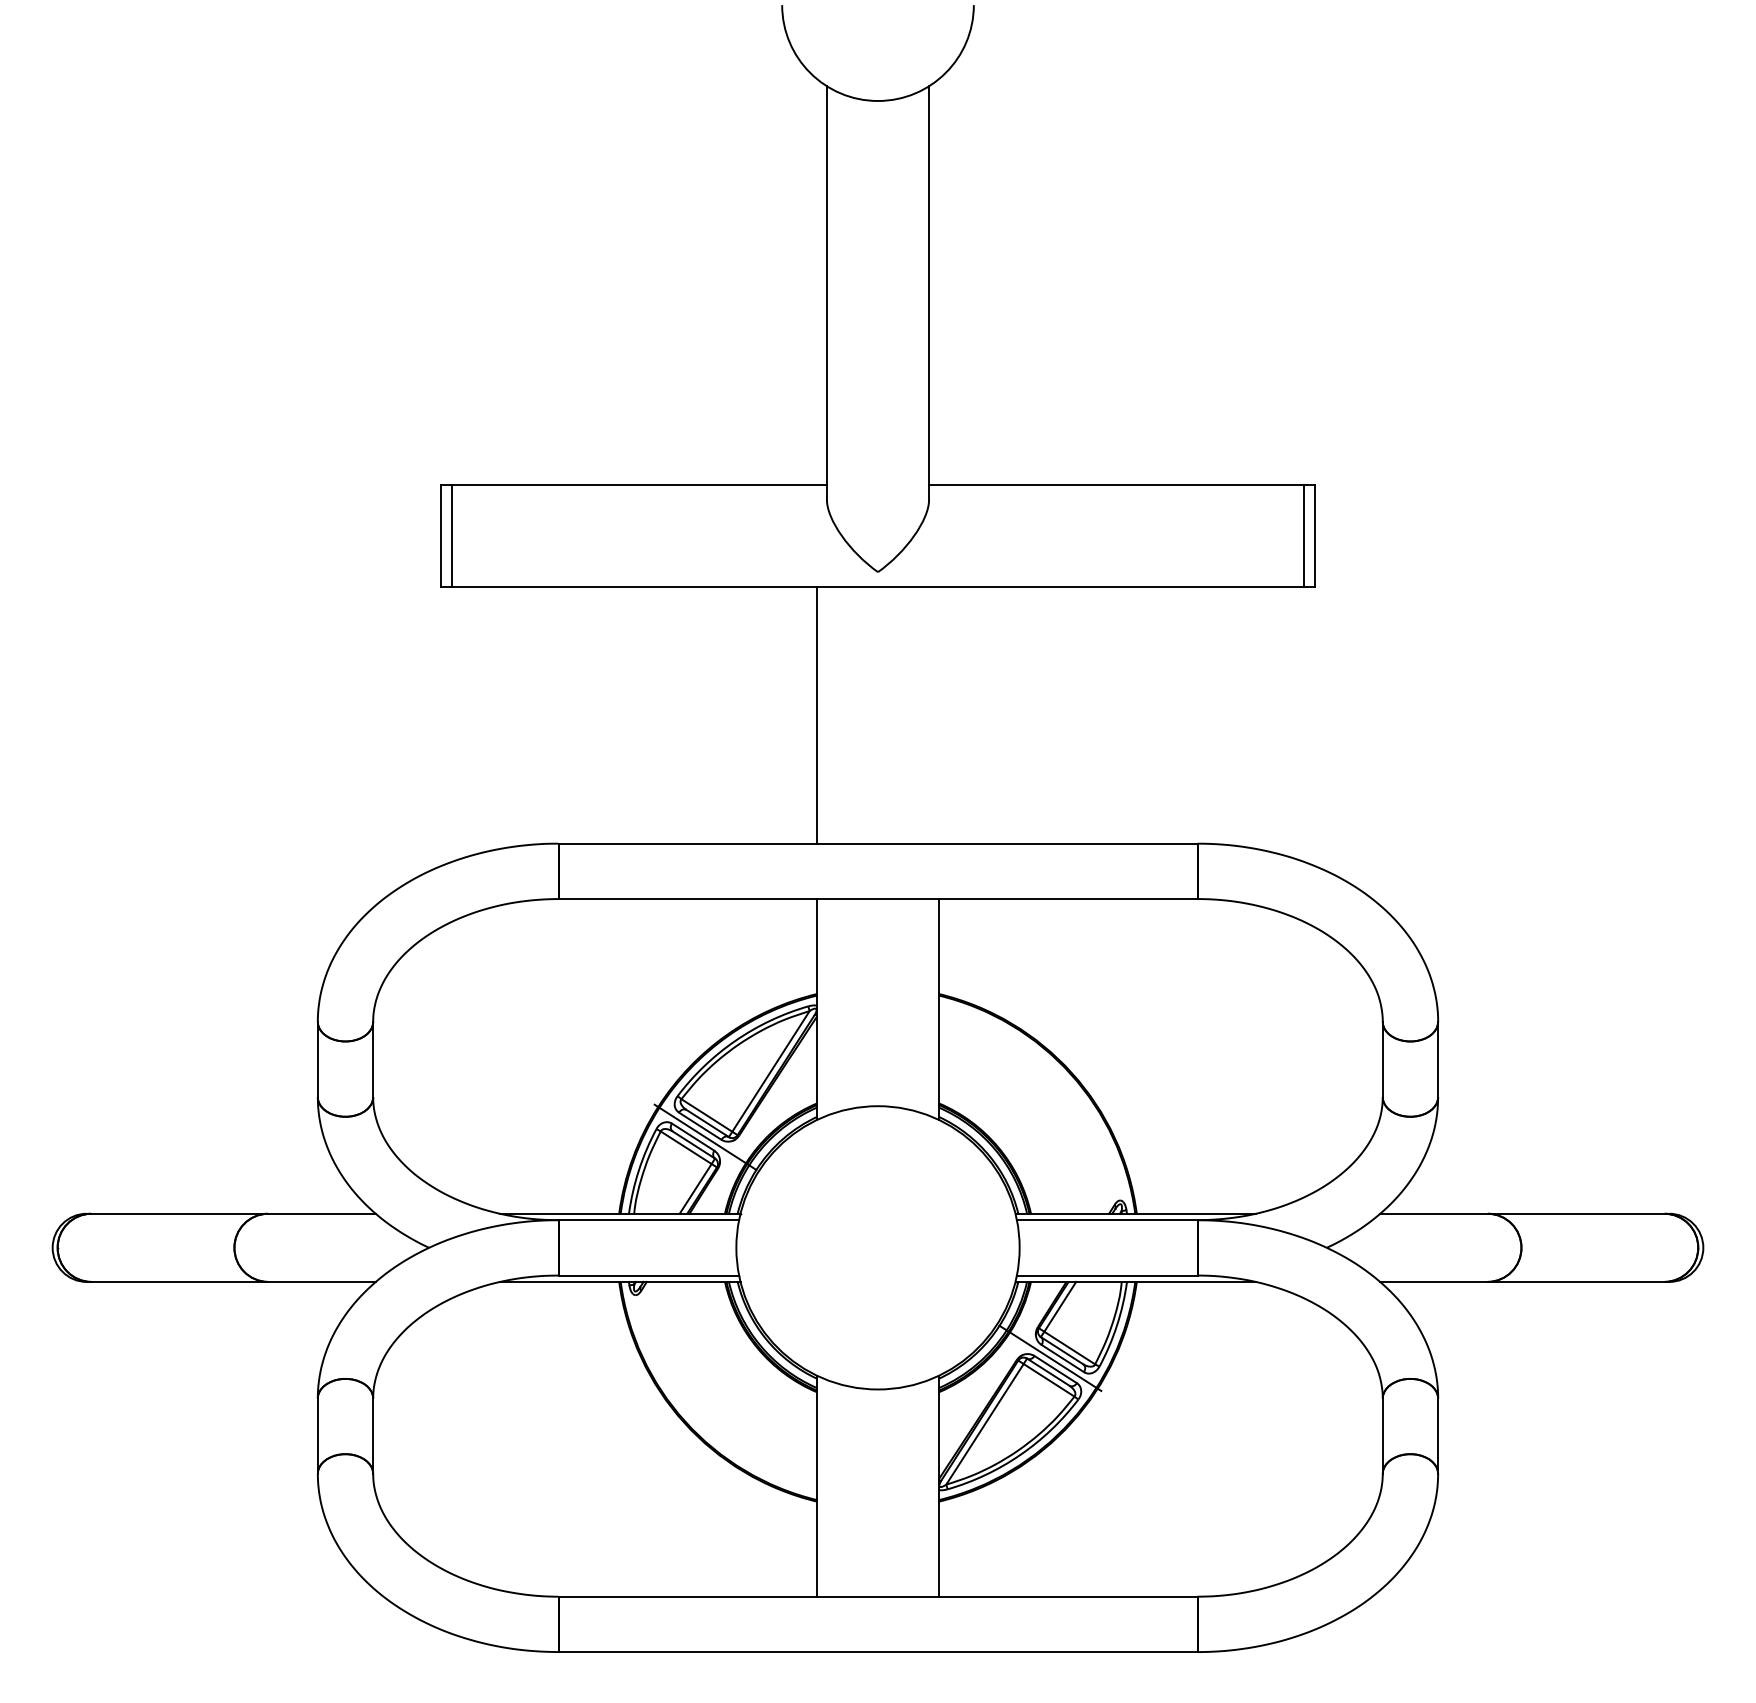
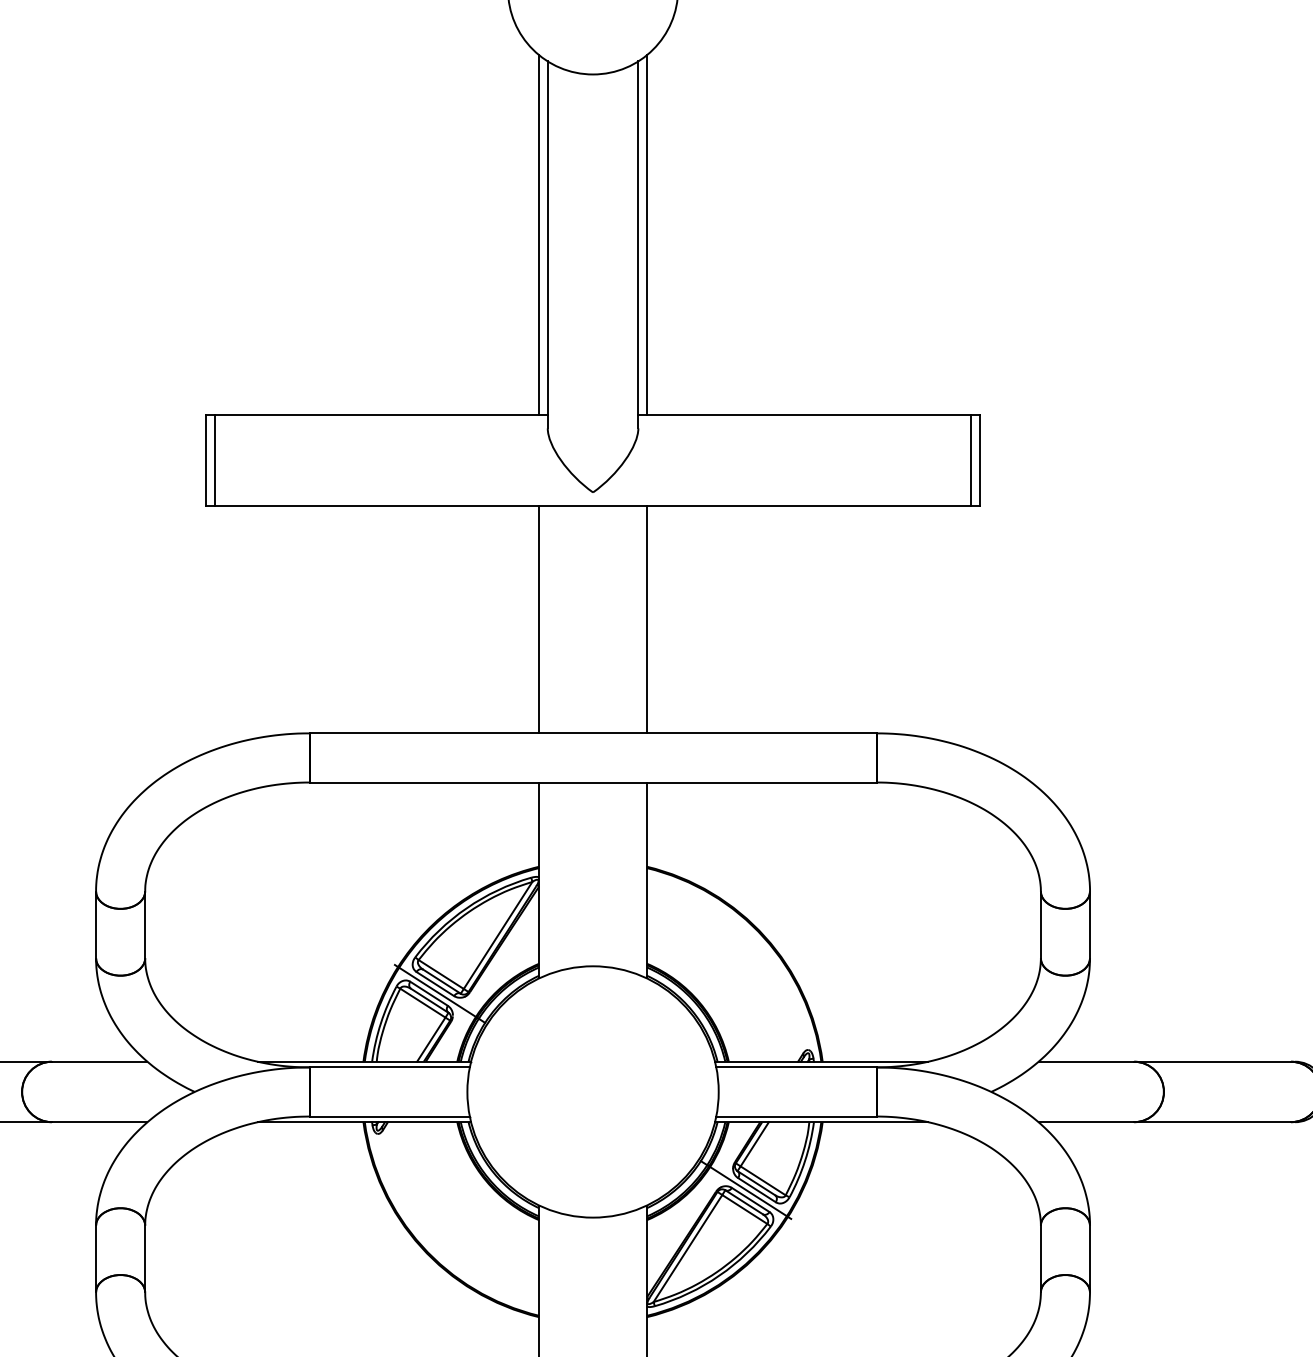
line: (817, 281) -> (539, 234), added
line: (938, 281) -> (646, 234), added
line: (938, 715) -> (646, 619), added

